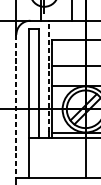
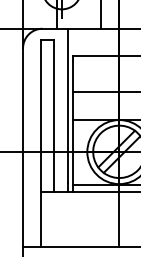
line: (48, 75) -> (67, 105), dashed -> solid
line: (16, 106) -> (23, 147), dashed -> solid

